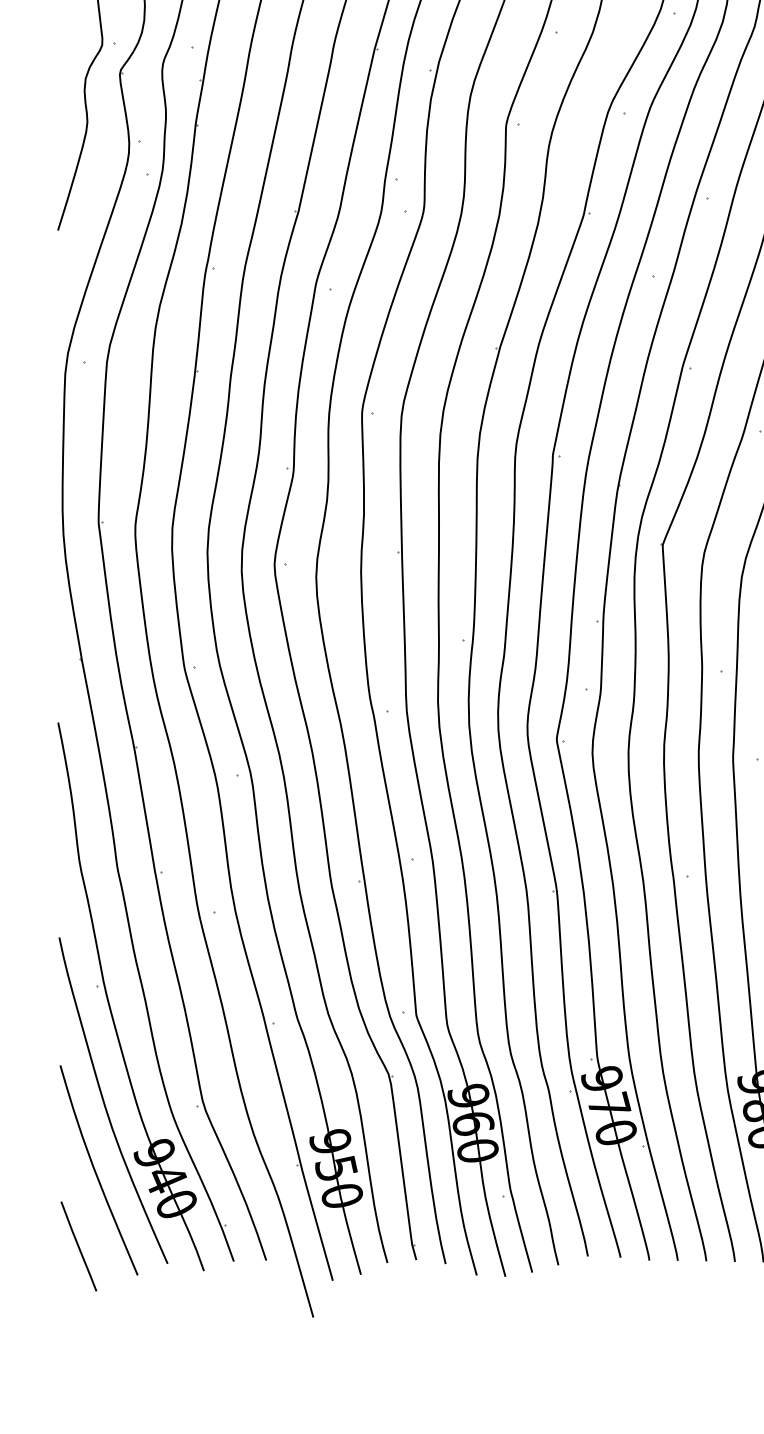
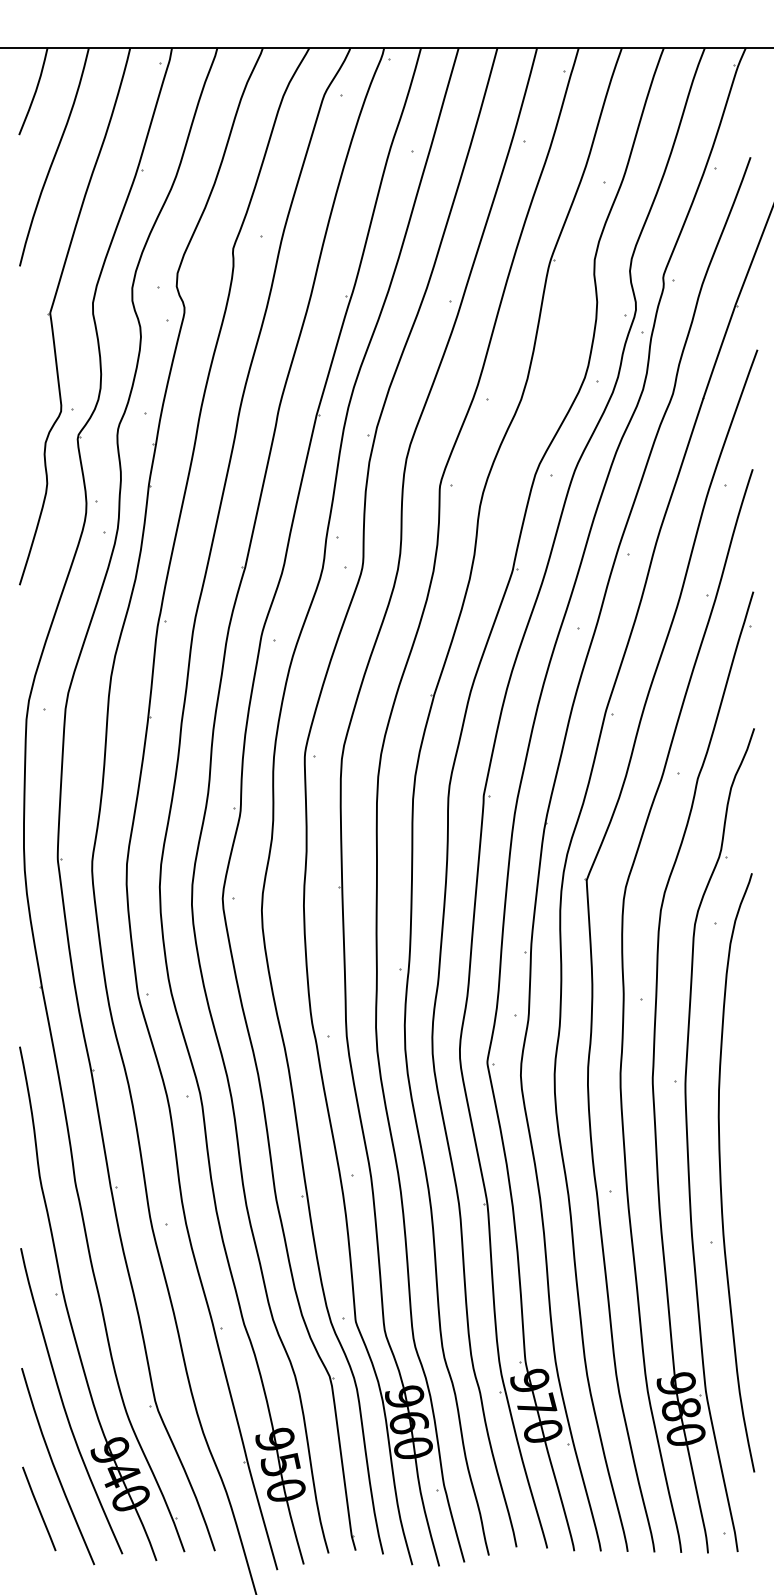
line: (79, 1245) -> (39, 1508), moved

